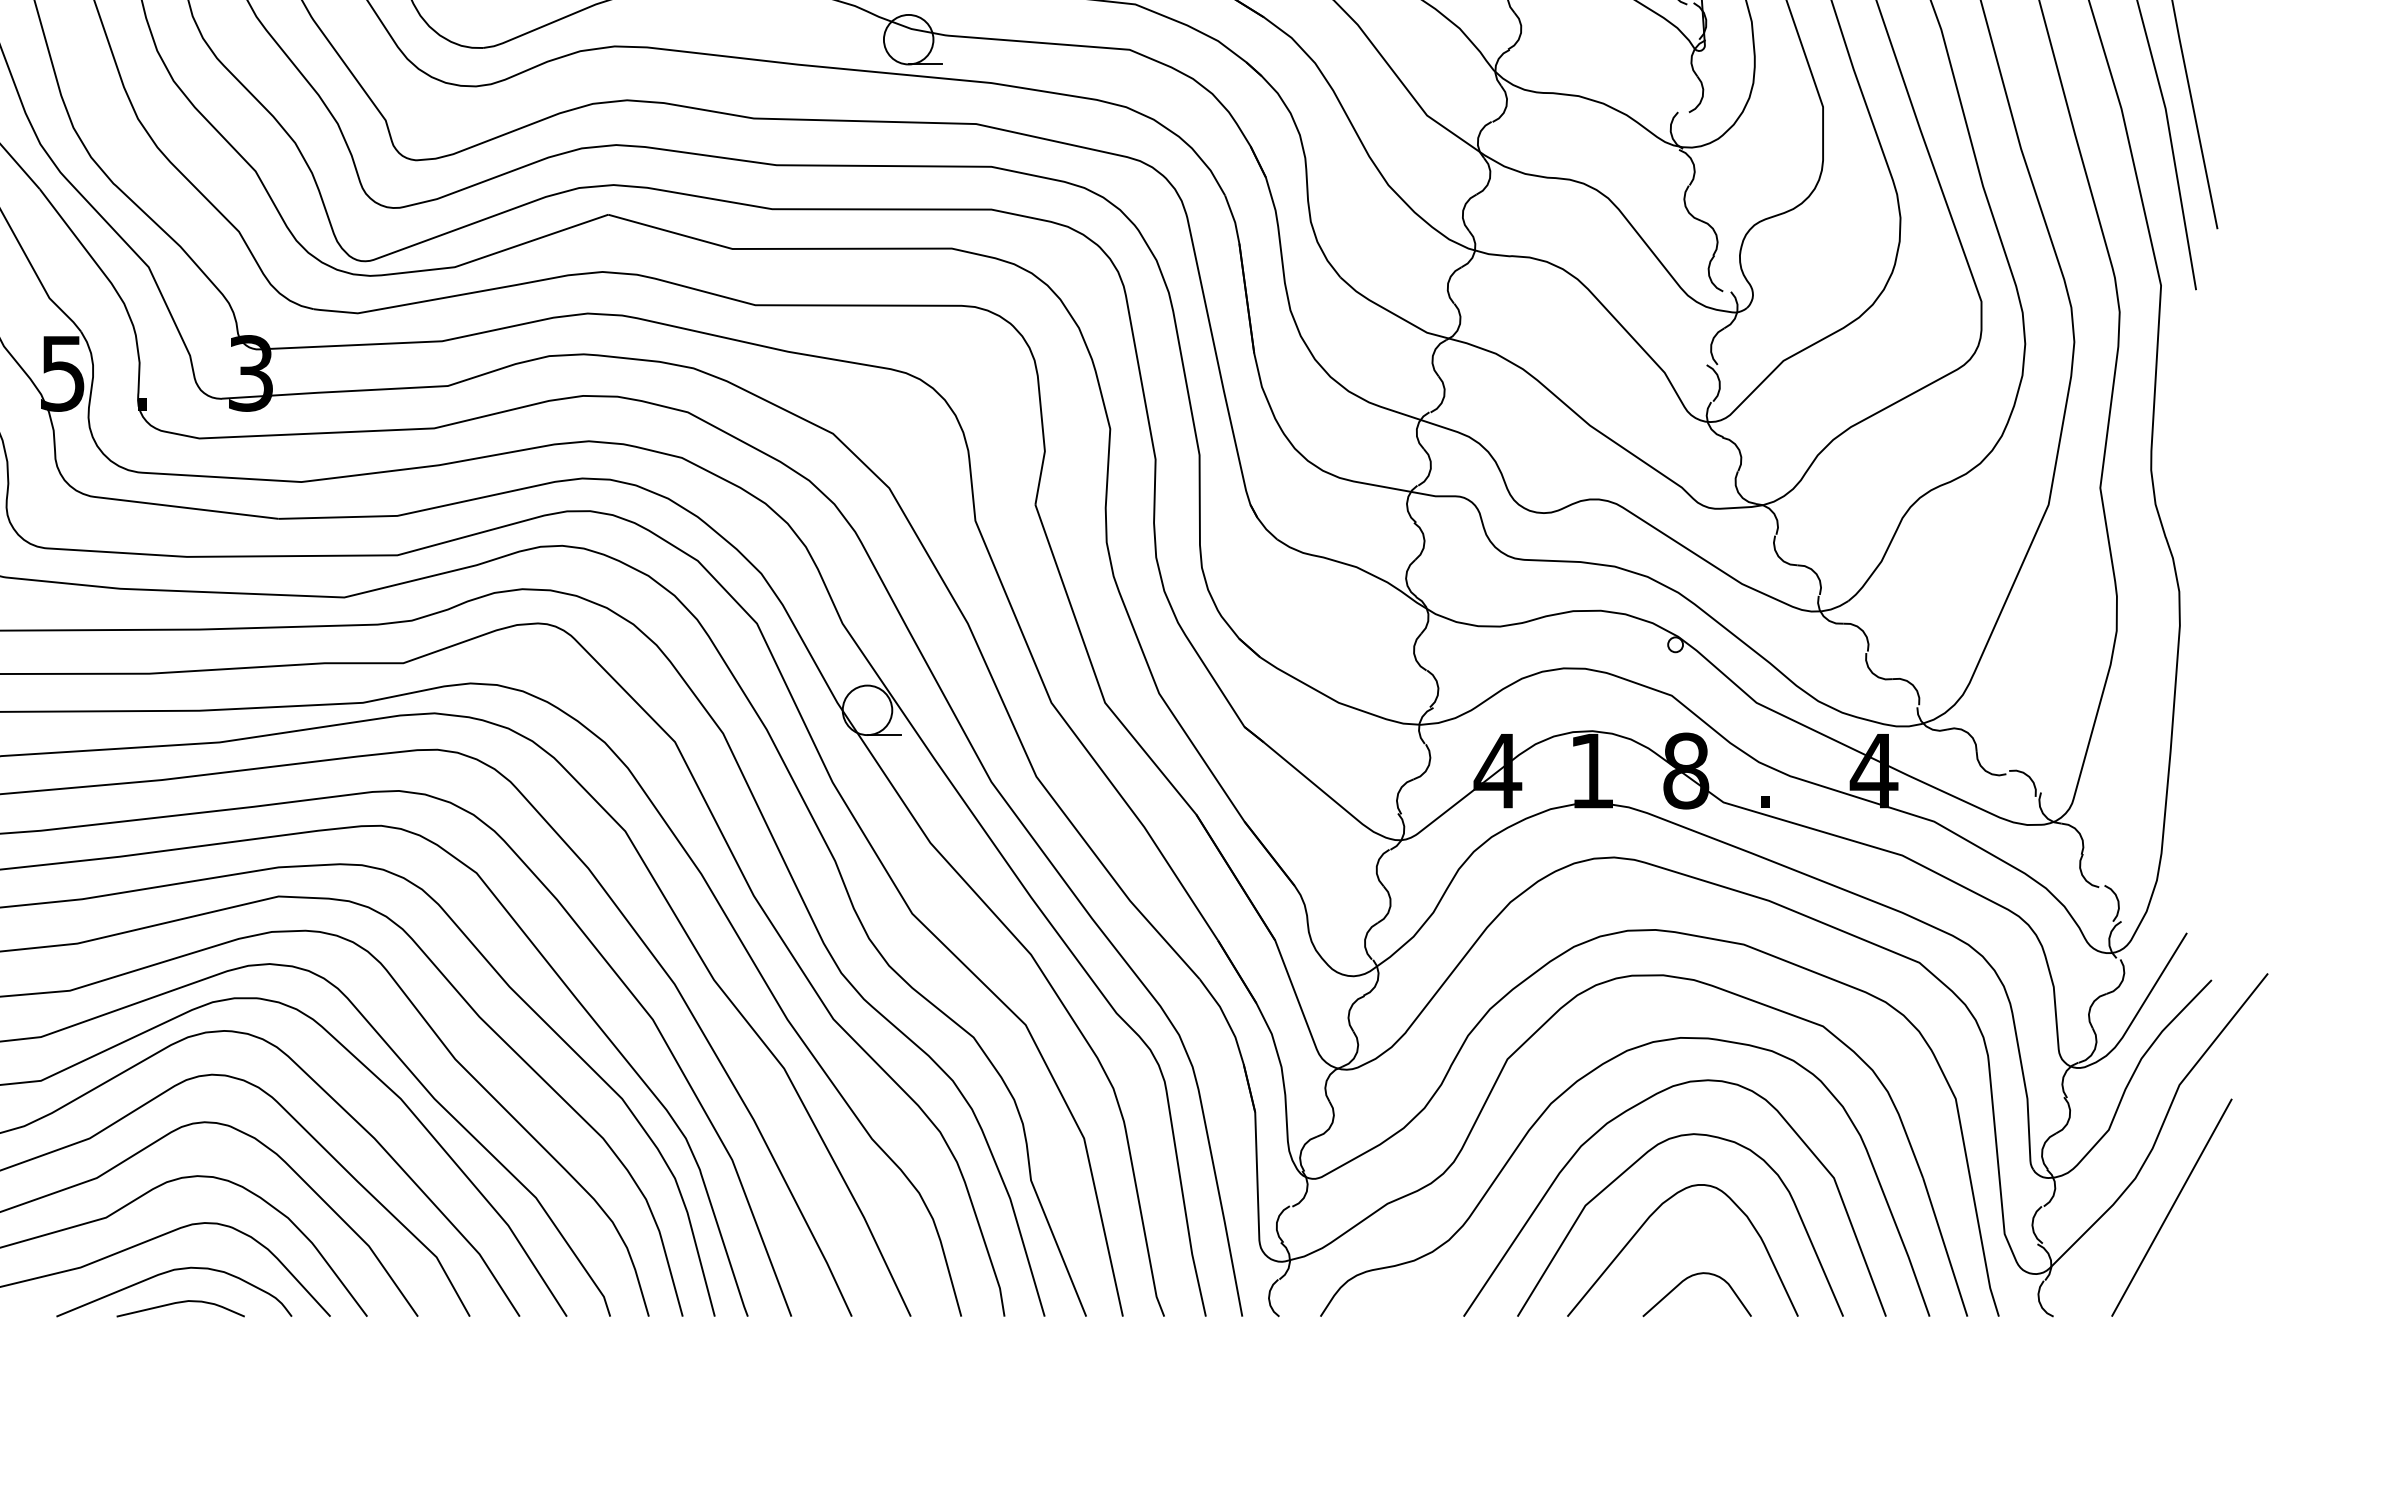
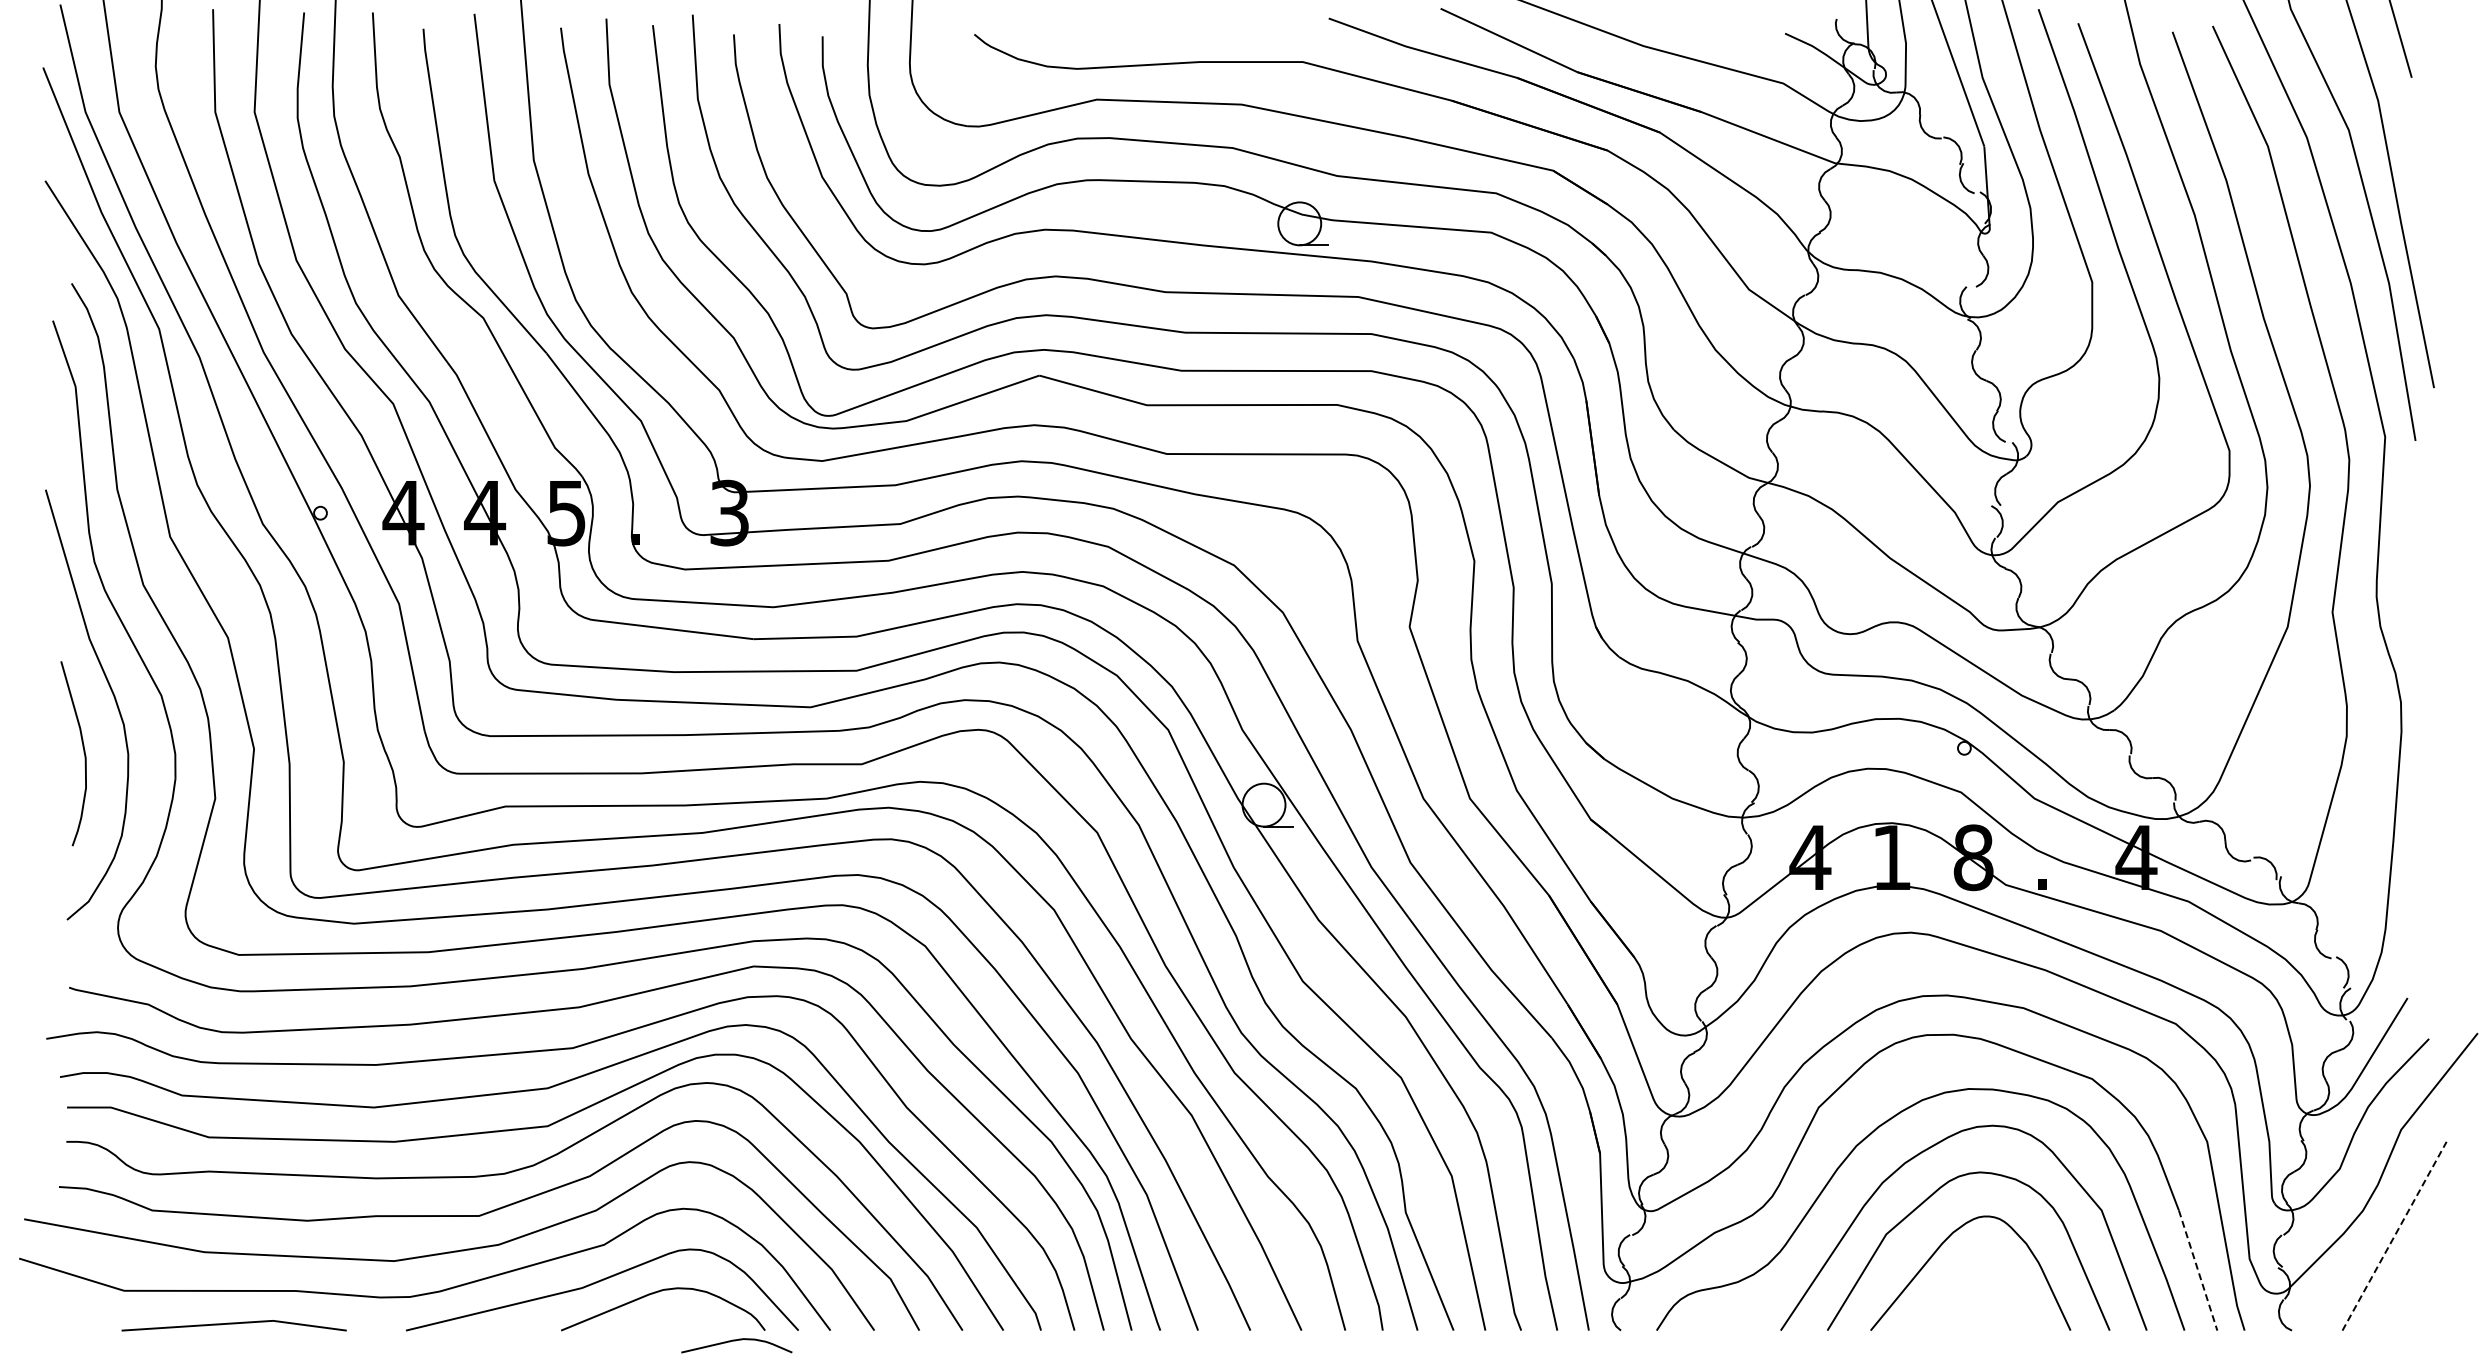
line: (2171, 1208) -> (2394, 1236), solid -> dashed
line: (1945, 1248) -> (2198, 1271), solid -> dashed
curve: (1686, 1280) -> (1973, 1299), removed
curve: (179, 1303) -> (735, 1341), moved

